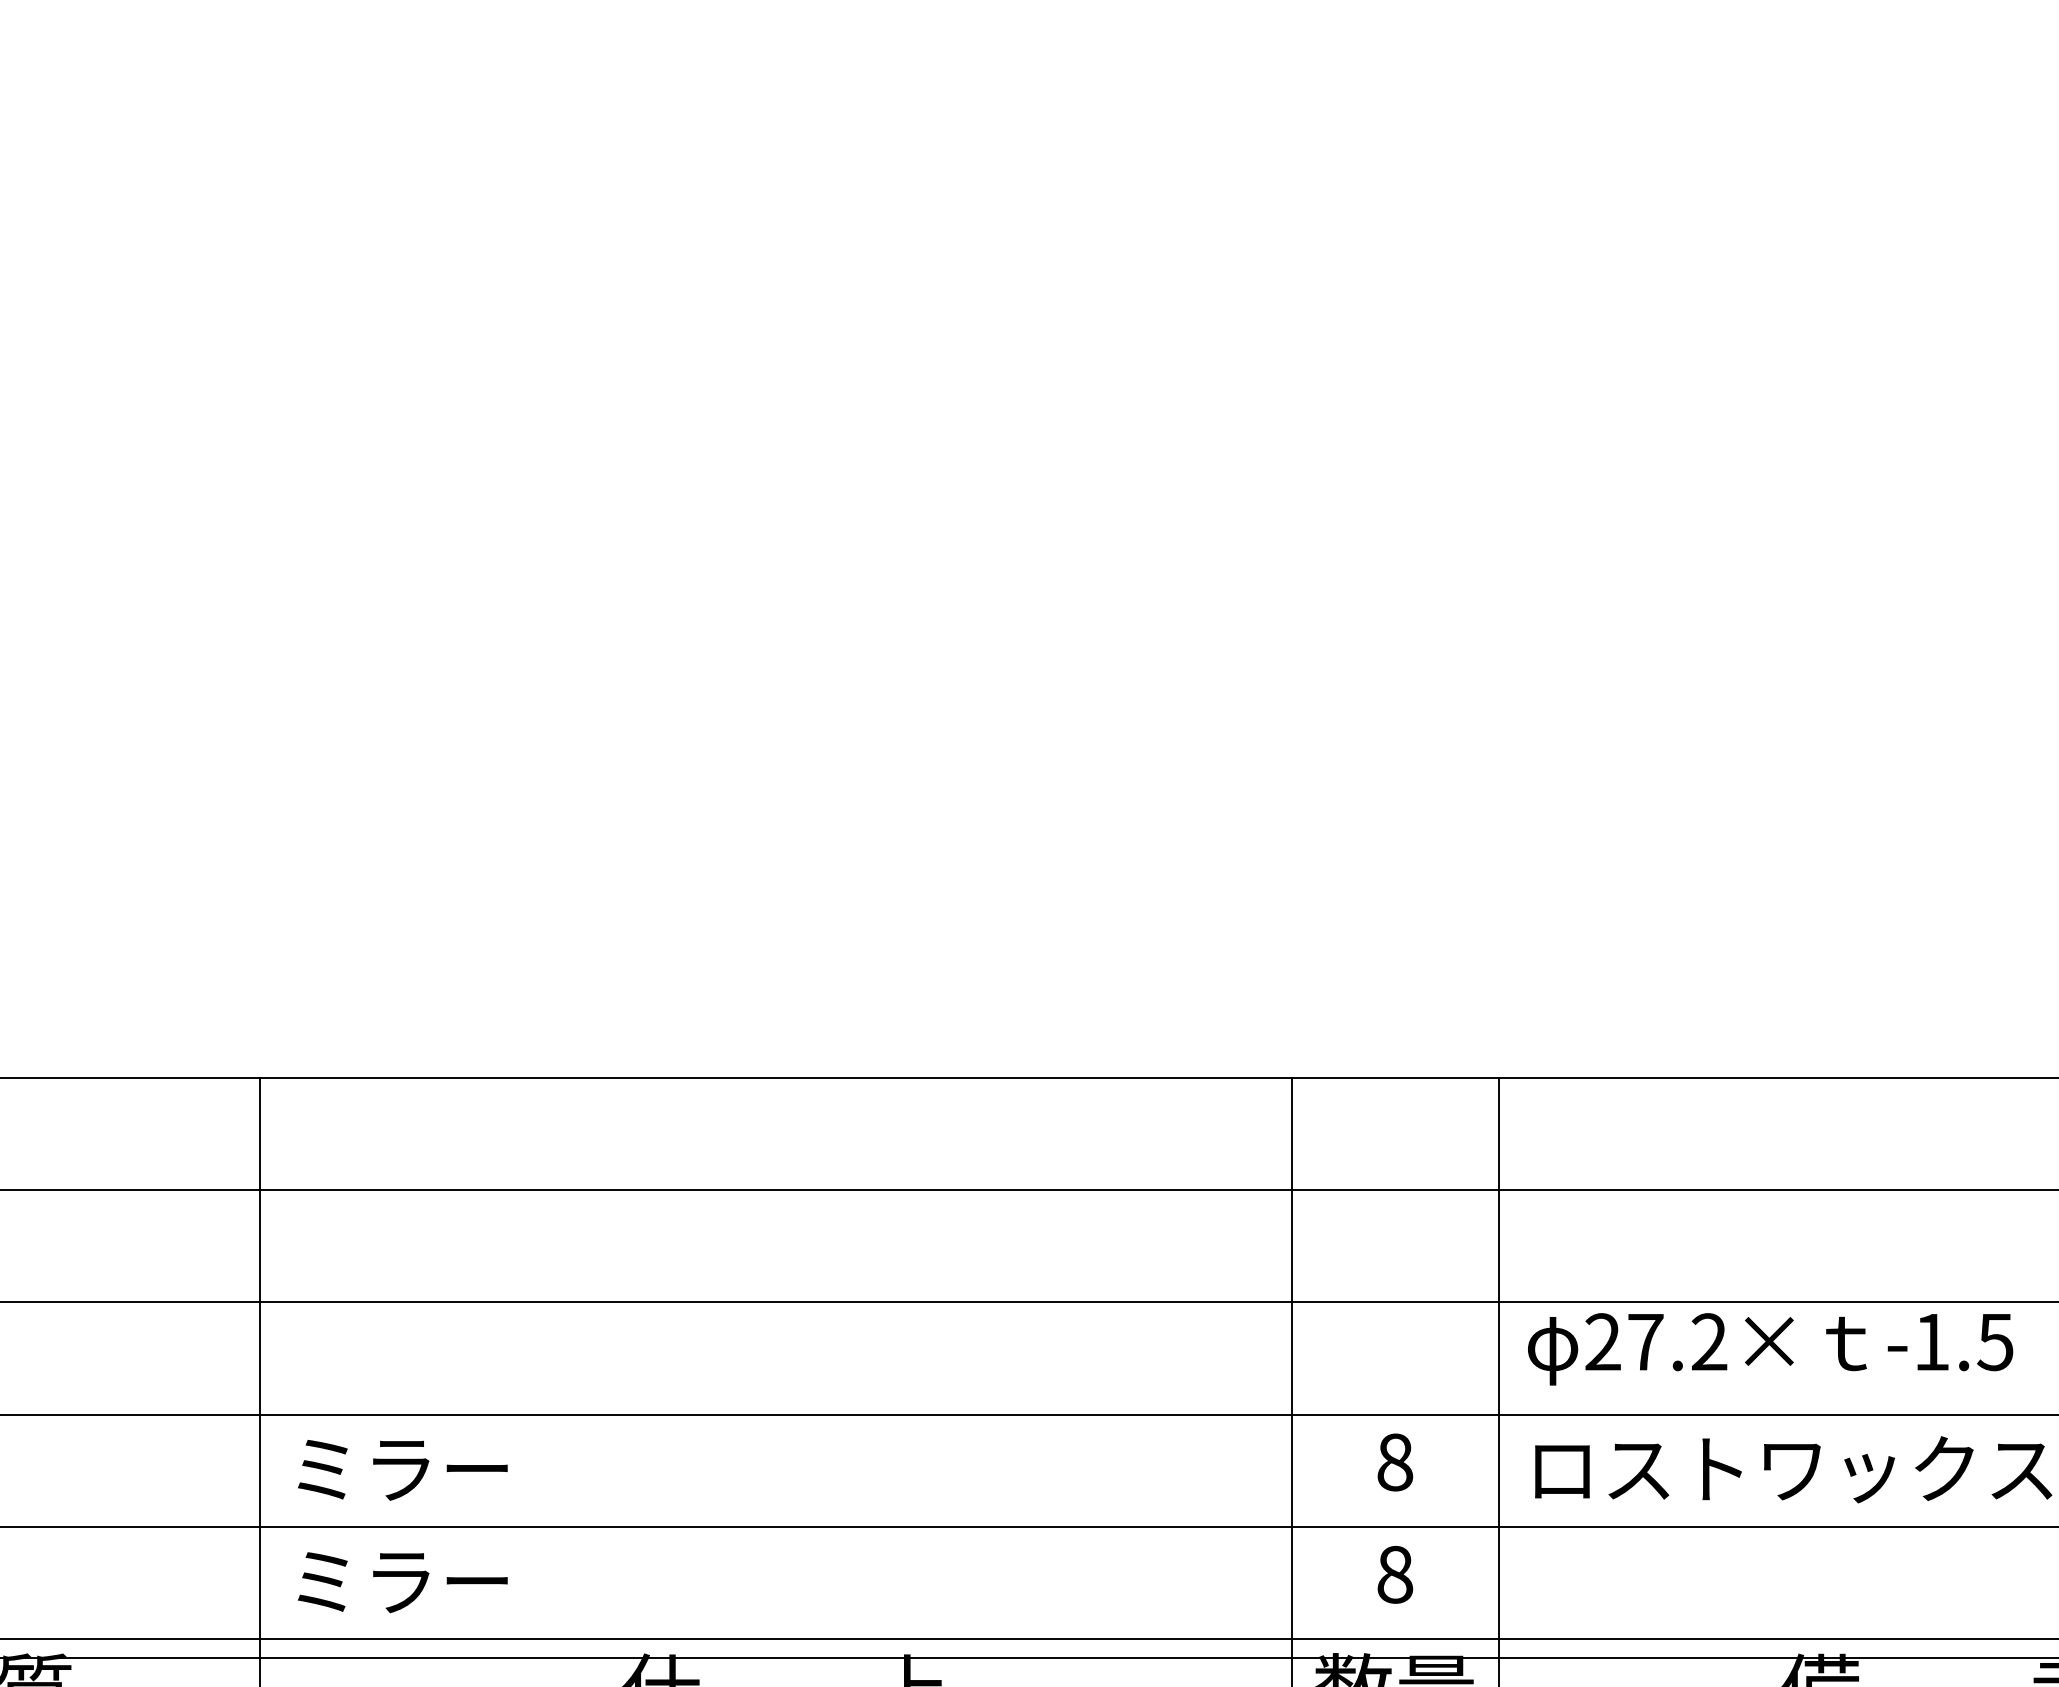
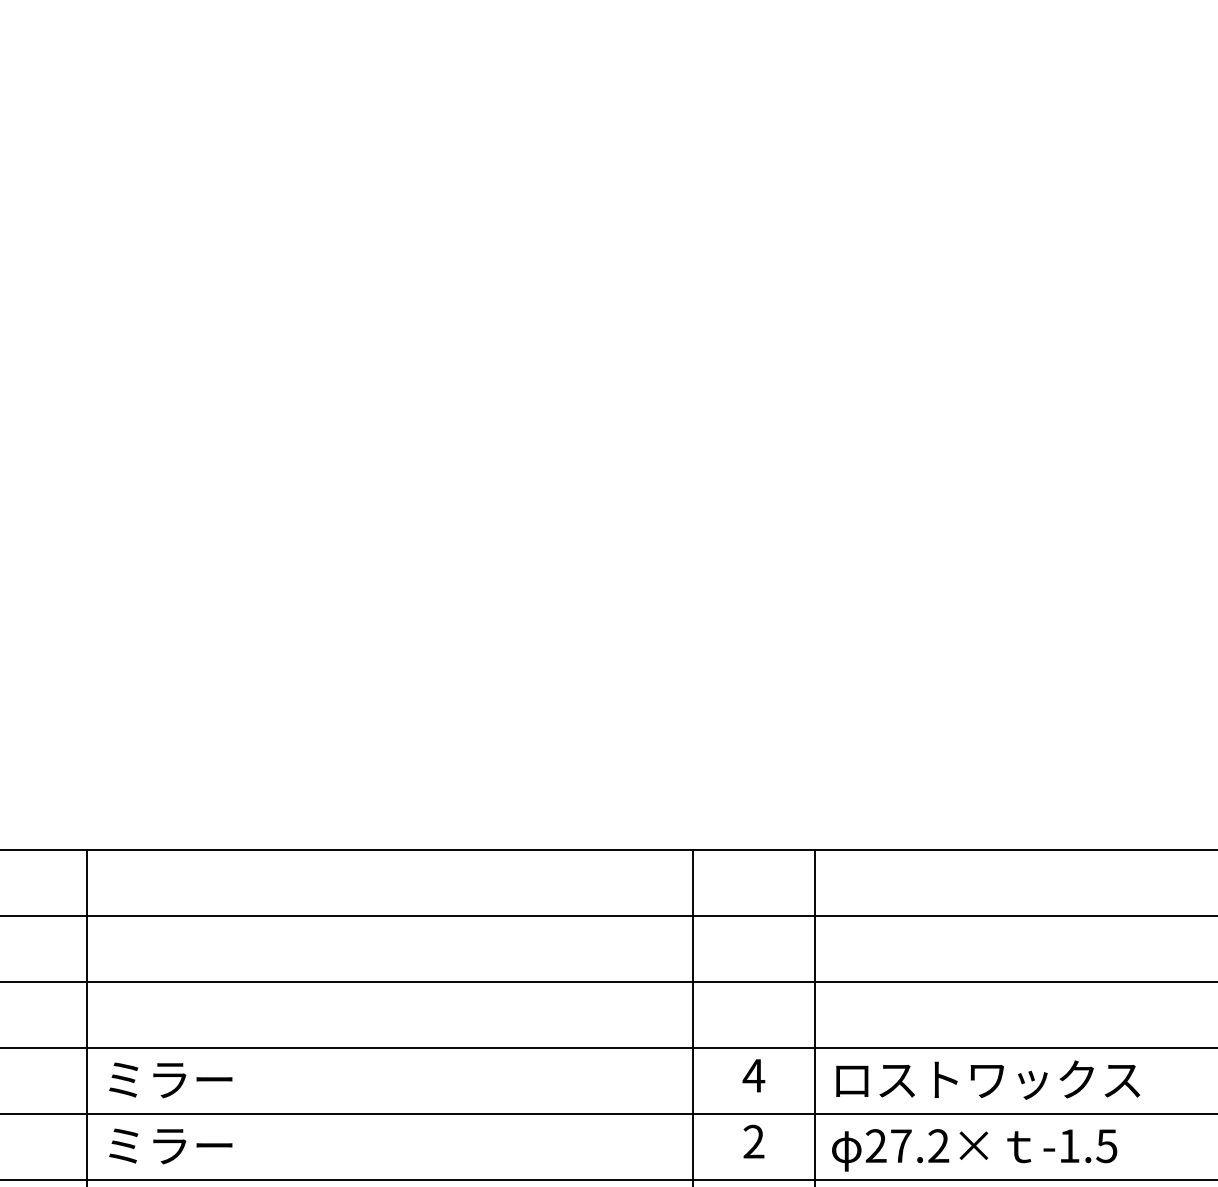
text: (1770, 1349) -> (974, 1150), moved
text: (1394, 1461) -> (753, 1075), 8 -> 4
text: (1394, 1574) -> (753, 1141), 8 -> 2

